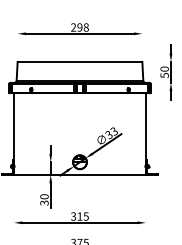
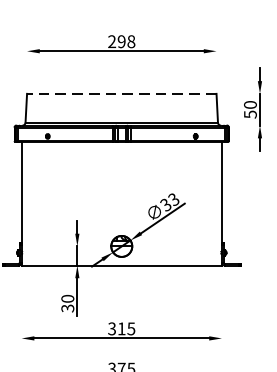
line: (79, 61) -> (121, 93), solid -> dashed

